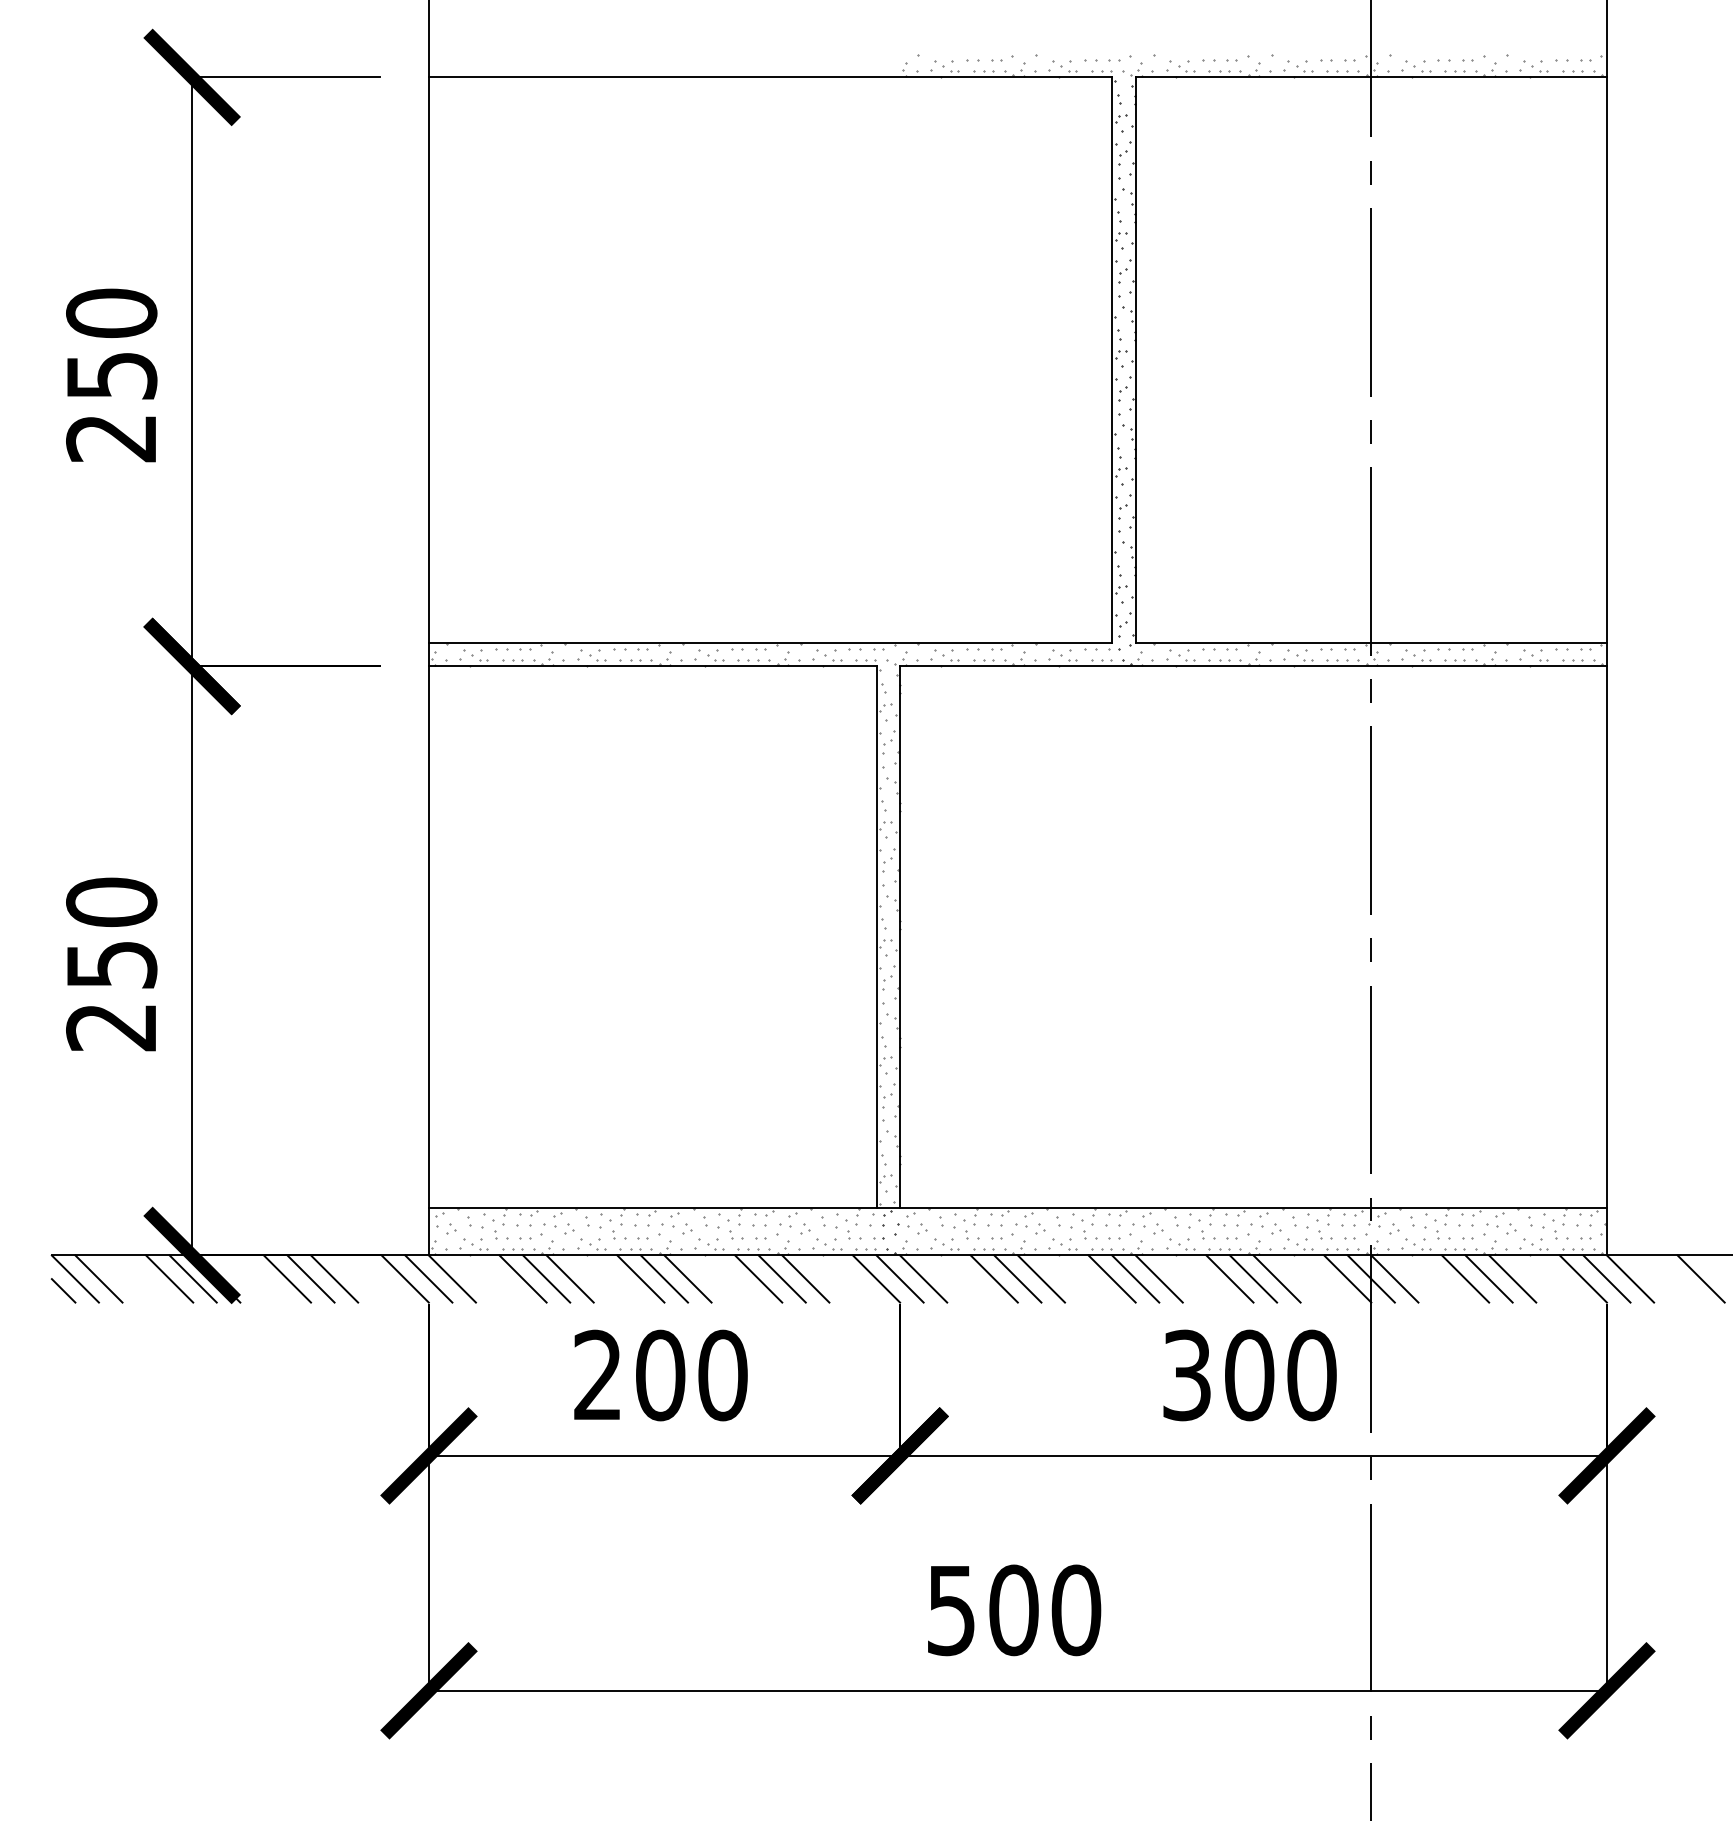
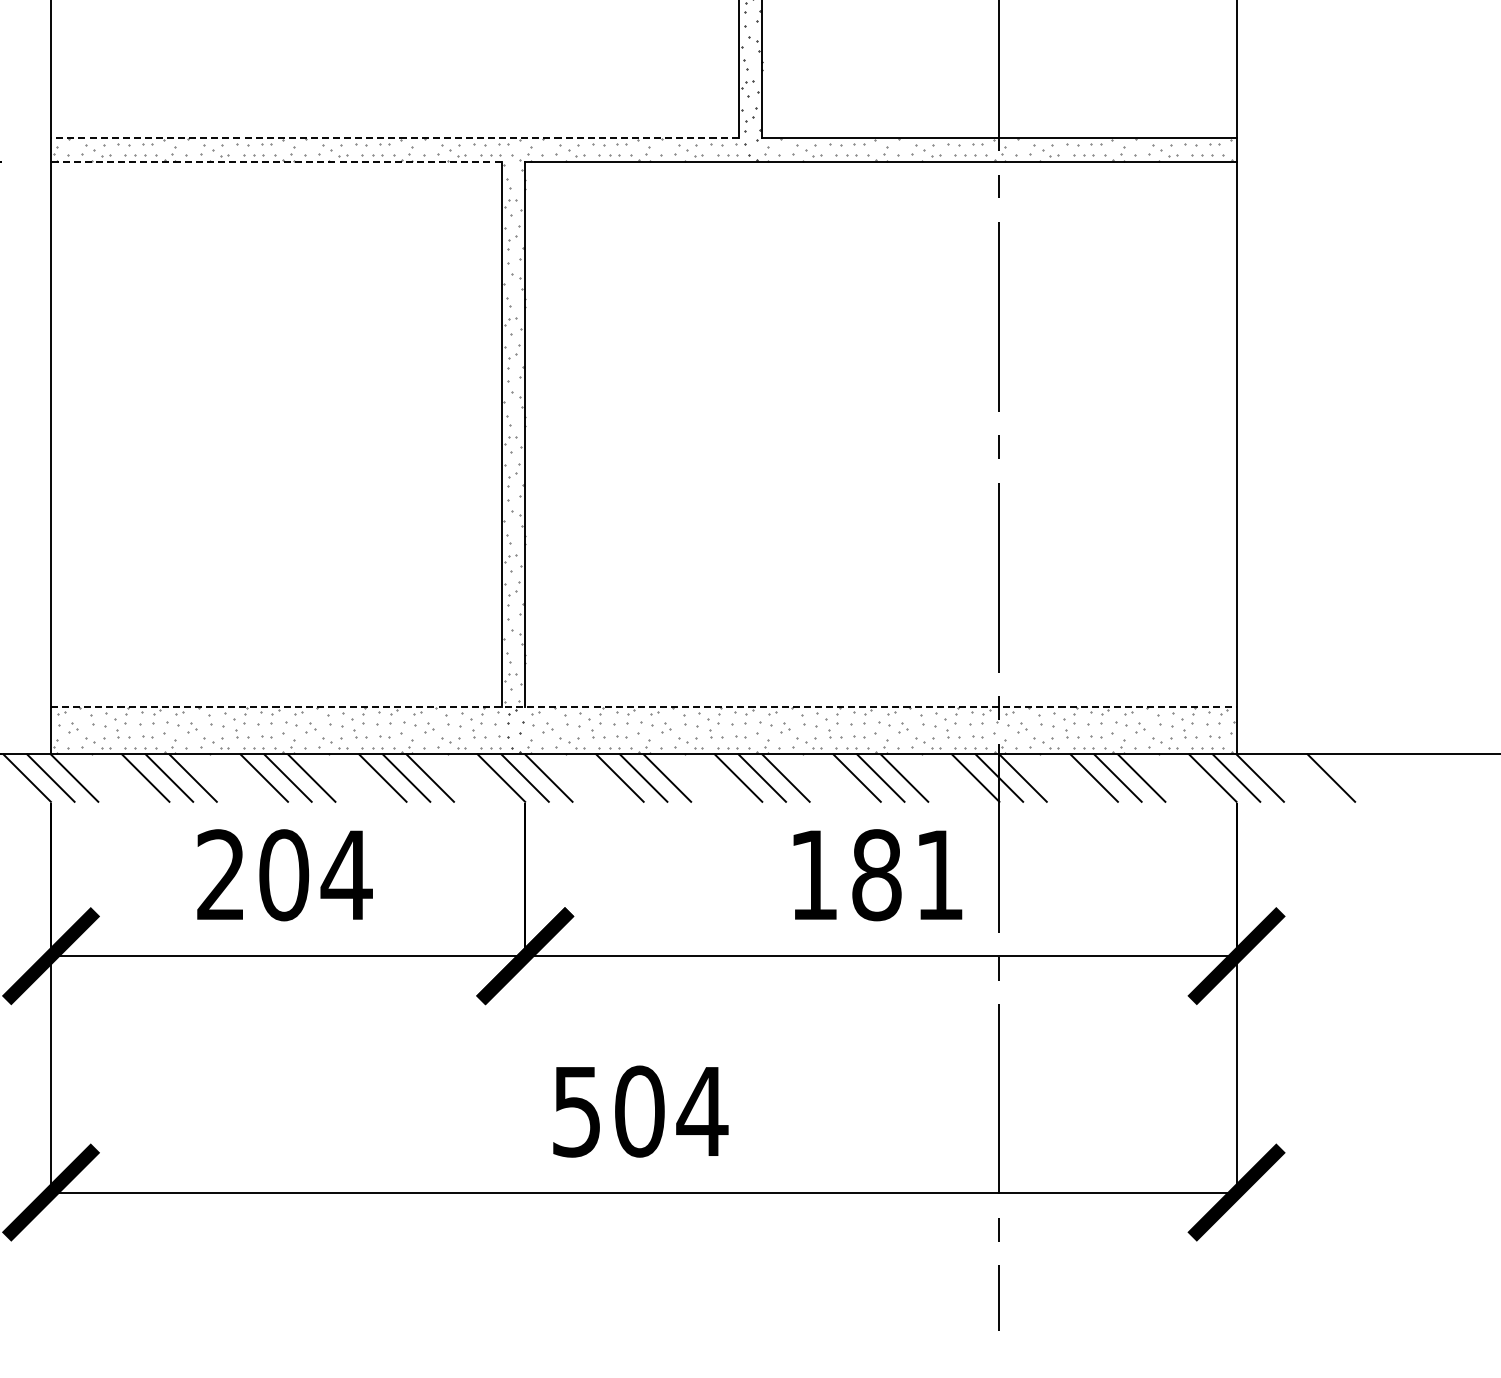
line: (770, 642) -> (394, 137), solid -> dashed
line: (652, 666) -> (275, 161), solid -> dashed
line: (1017, 1208) -> (643, 707), solid -> dashed
text: (722, 1375) -> (346, 875), 200 -> 204
text: (1249, 1375) -> (876, 875), 300 -> 181
text: (1076, 1610) -> (702, 1111), 500 -> 504

